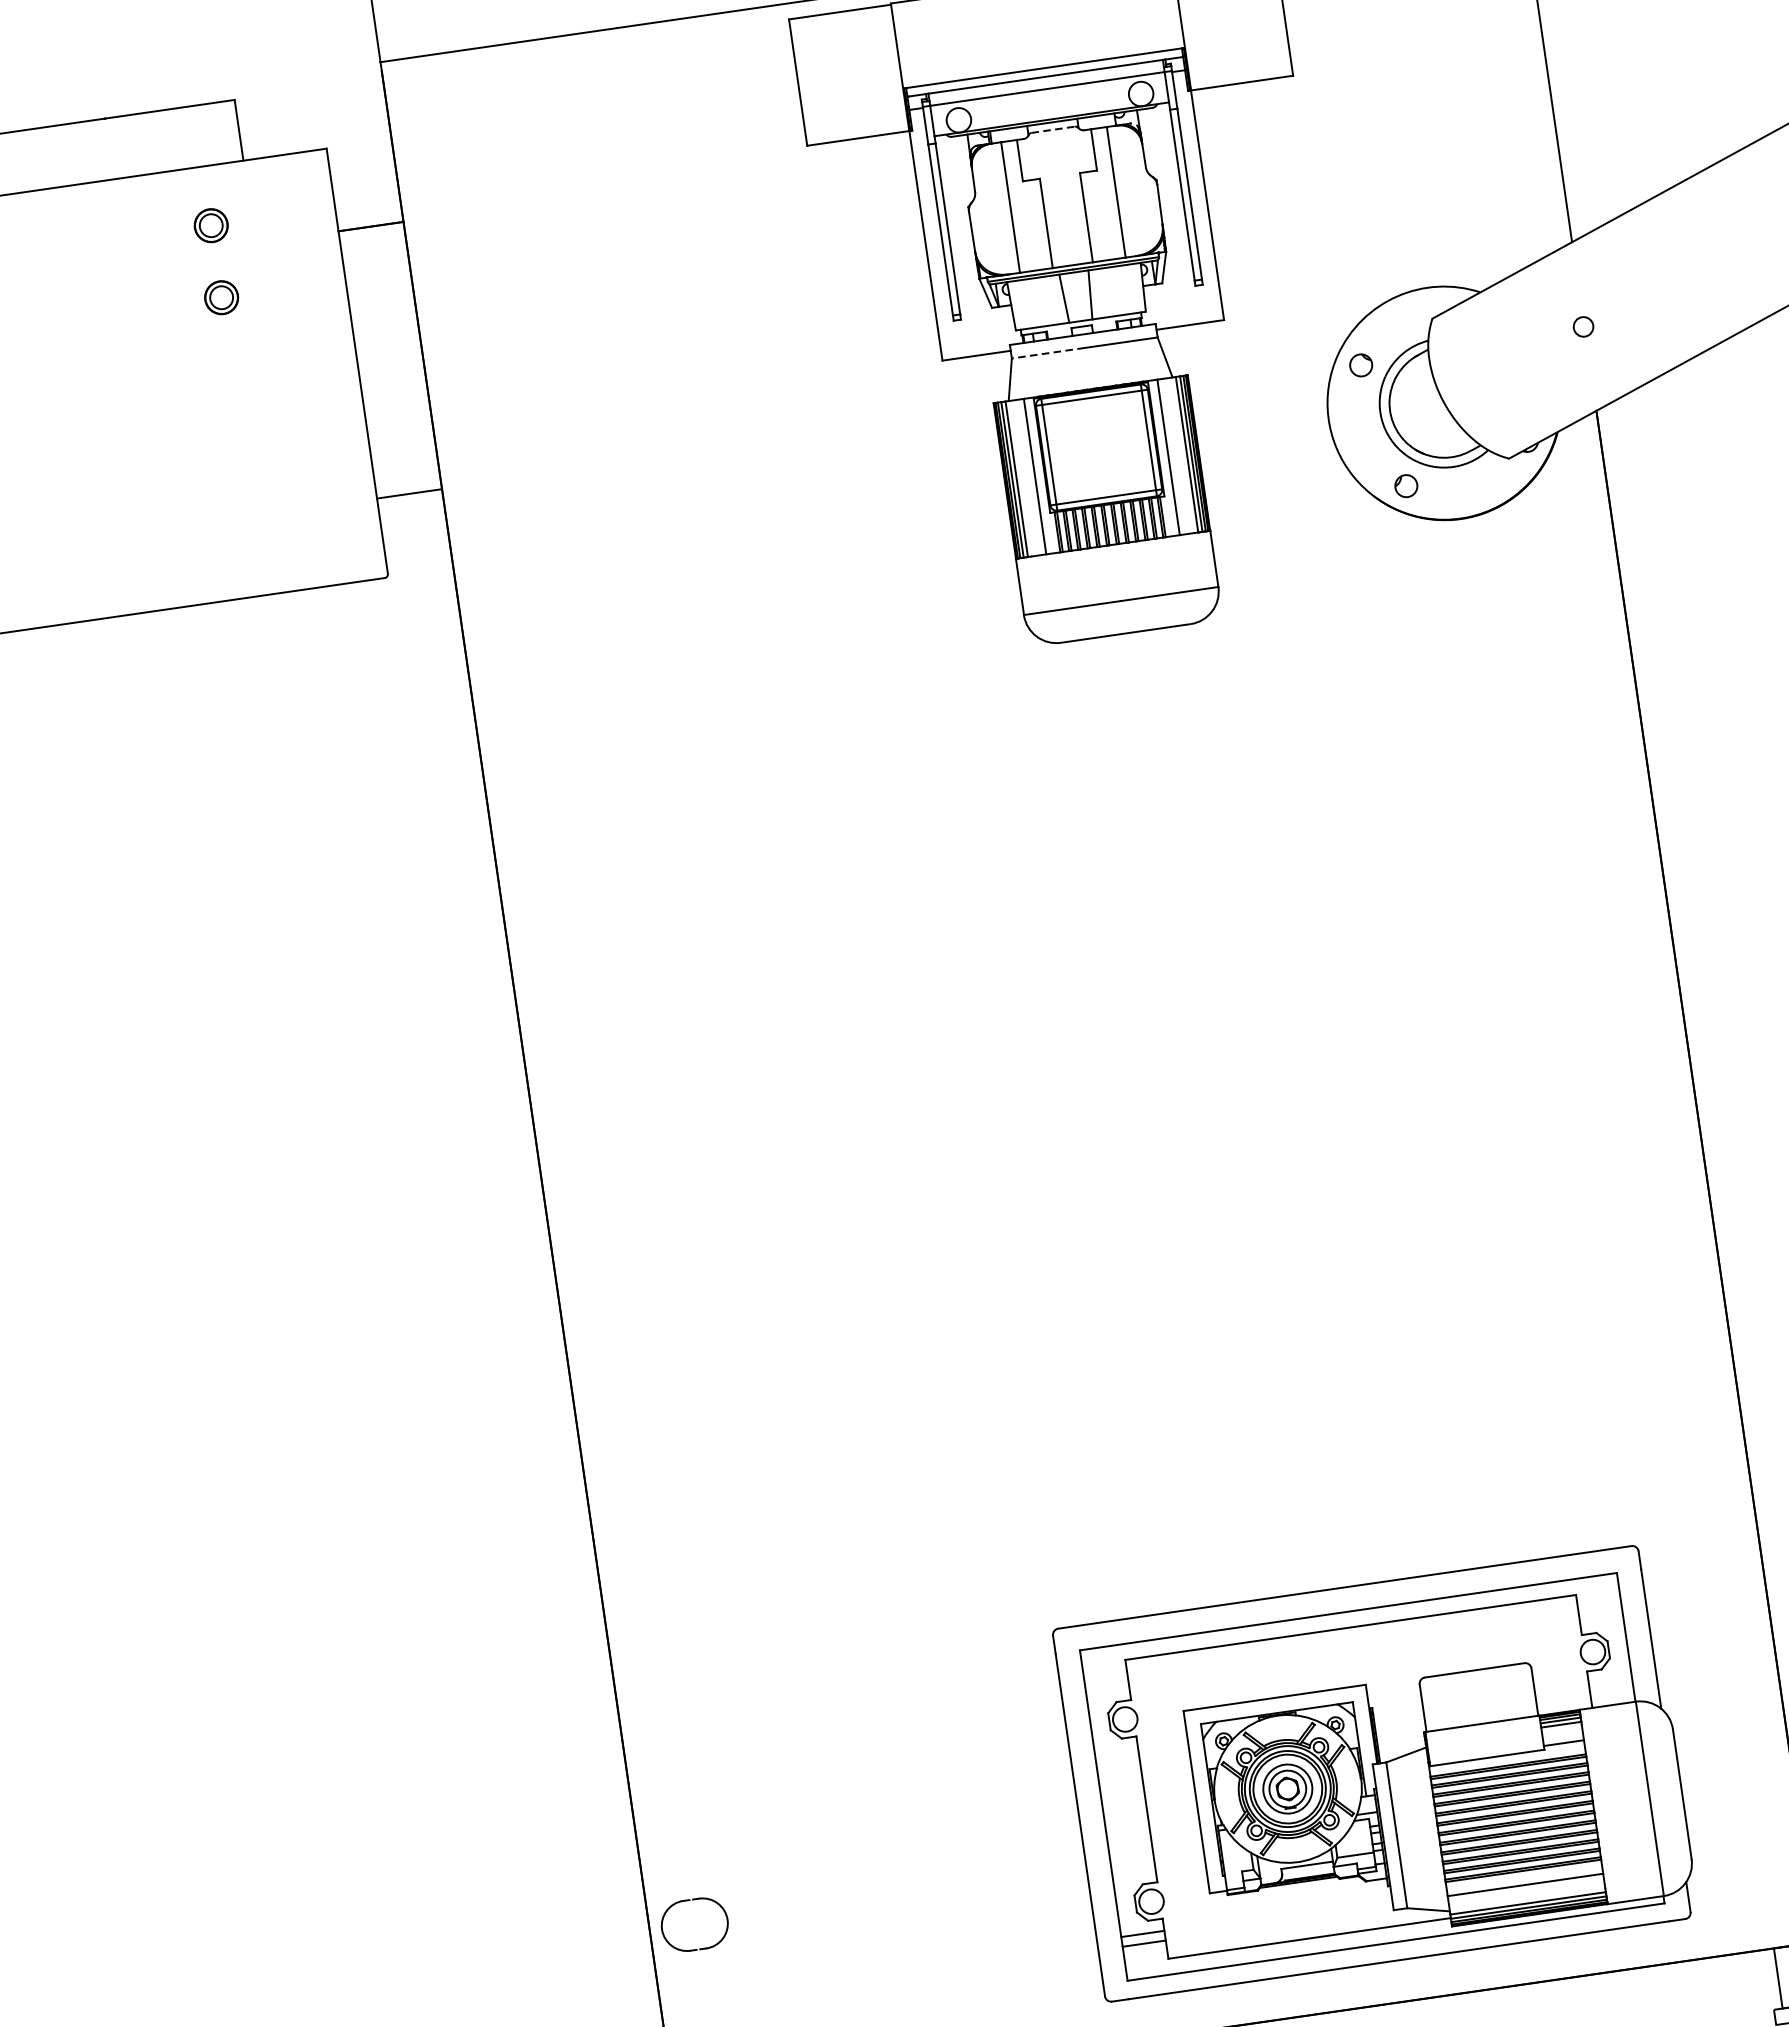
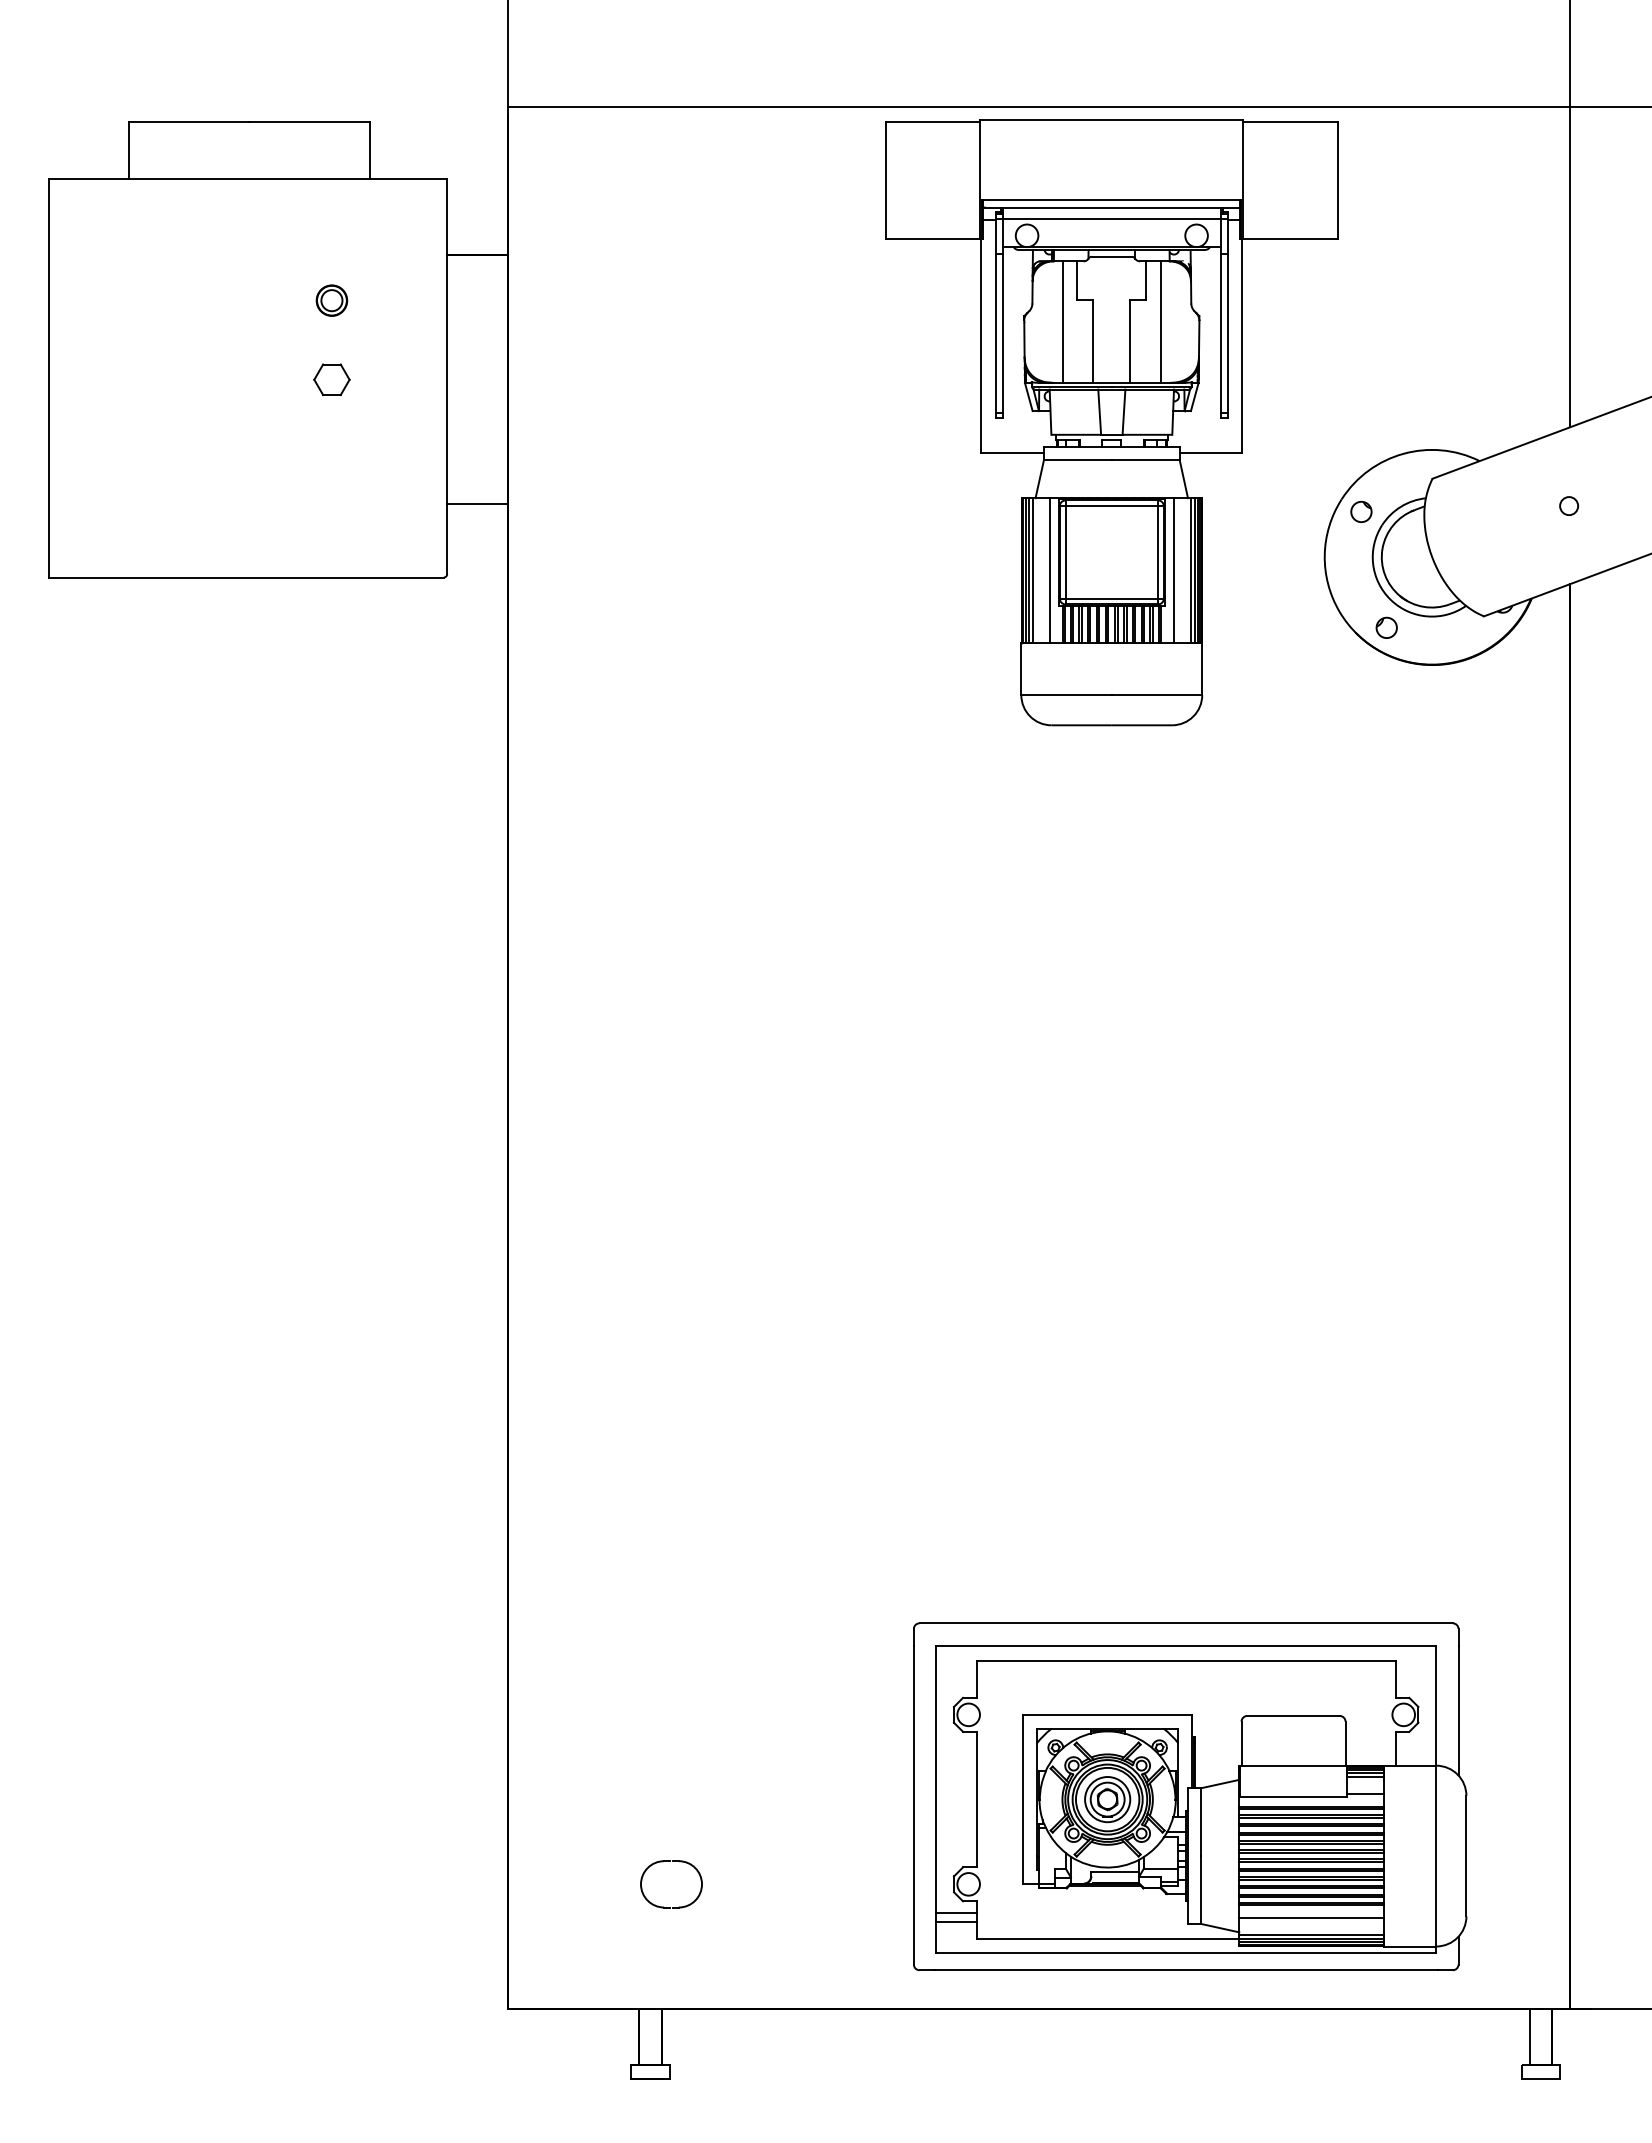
line: (1053, 129) -> (1112, 256), dashed -> solid
part: (210, 225) -> (331, 233), removed
line: (1047, 352) -> (1077, 459), dashed -> solid
part: (233, 382) -> (331, 379), added
part: (690, 1900) -> (670, 1861), moved

